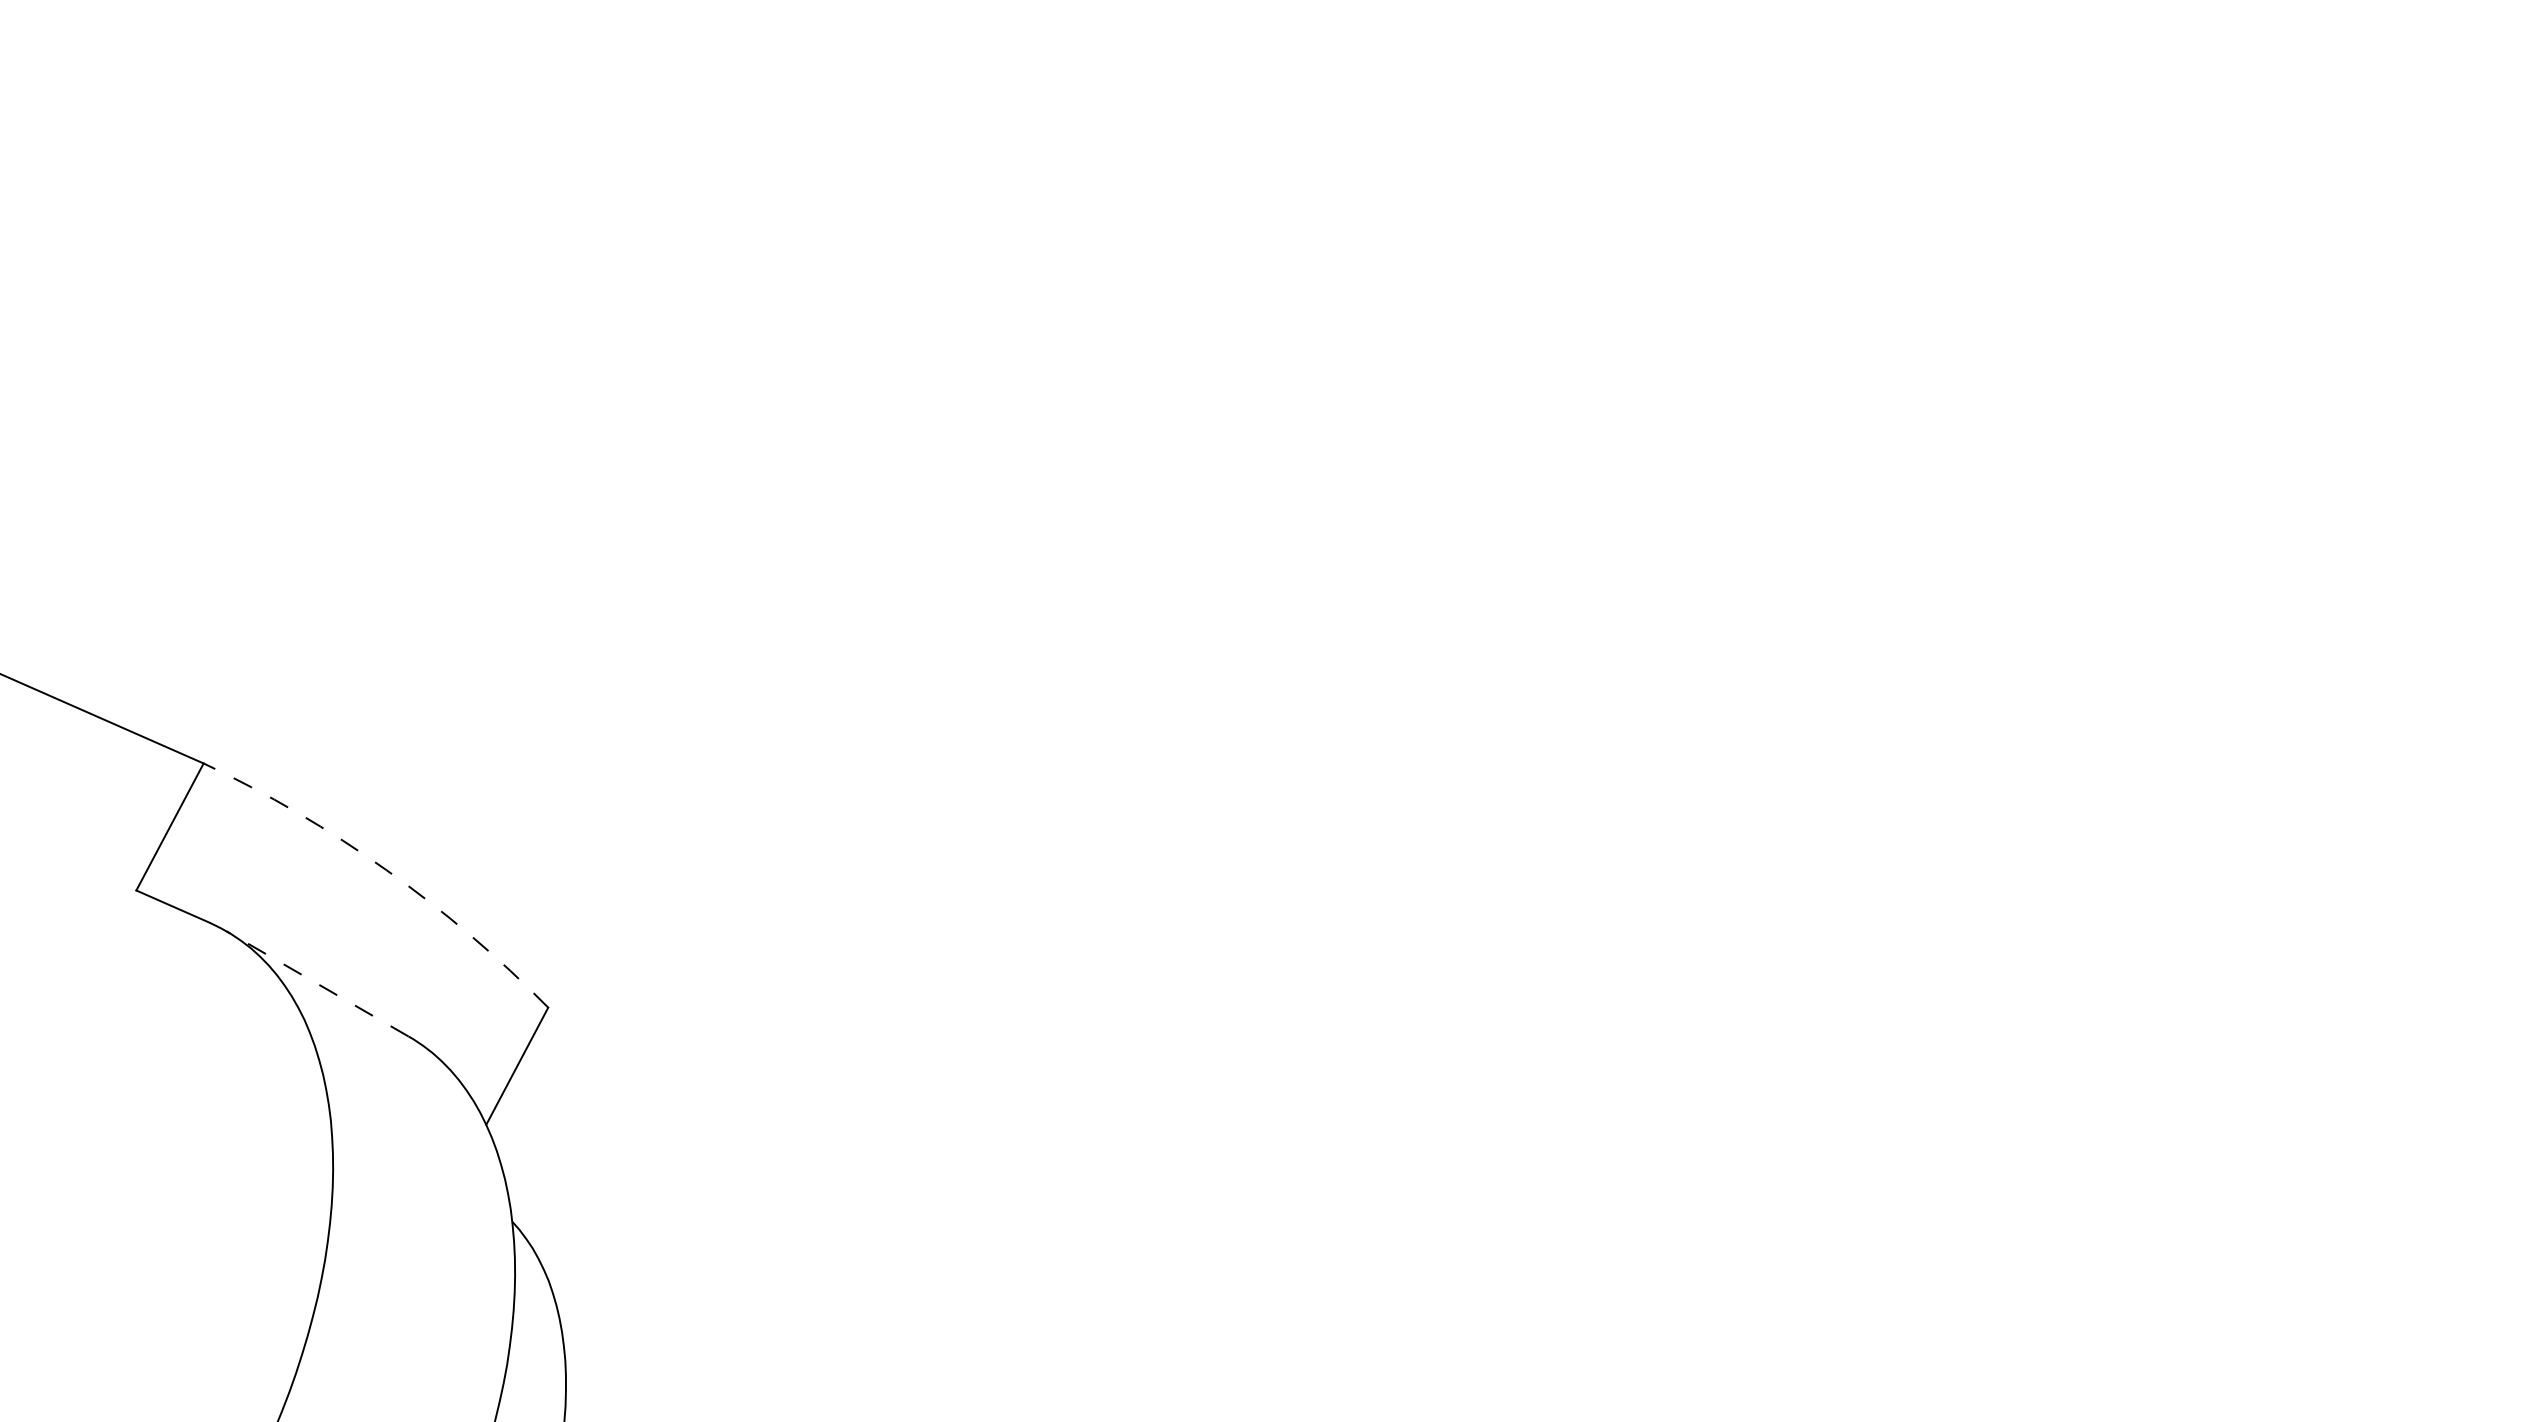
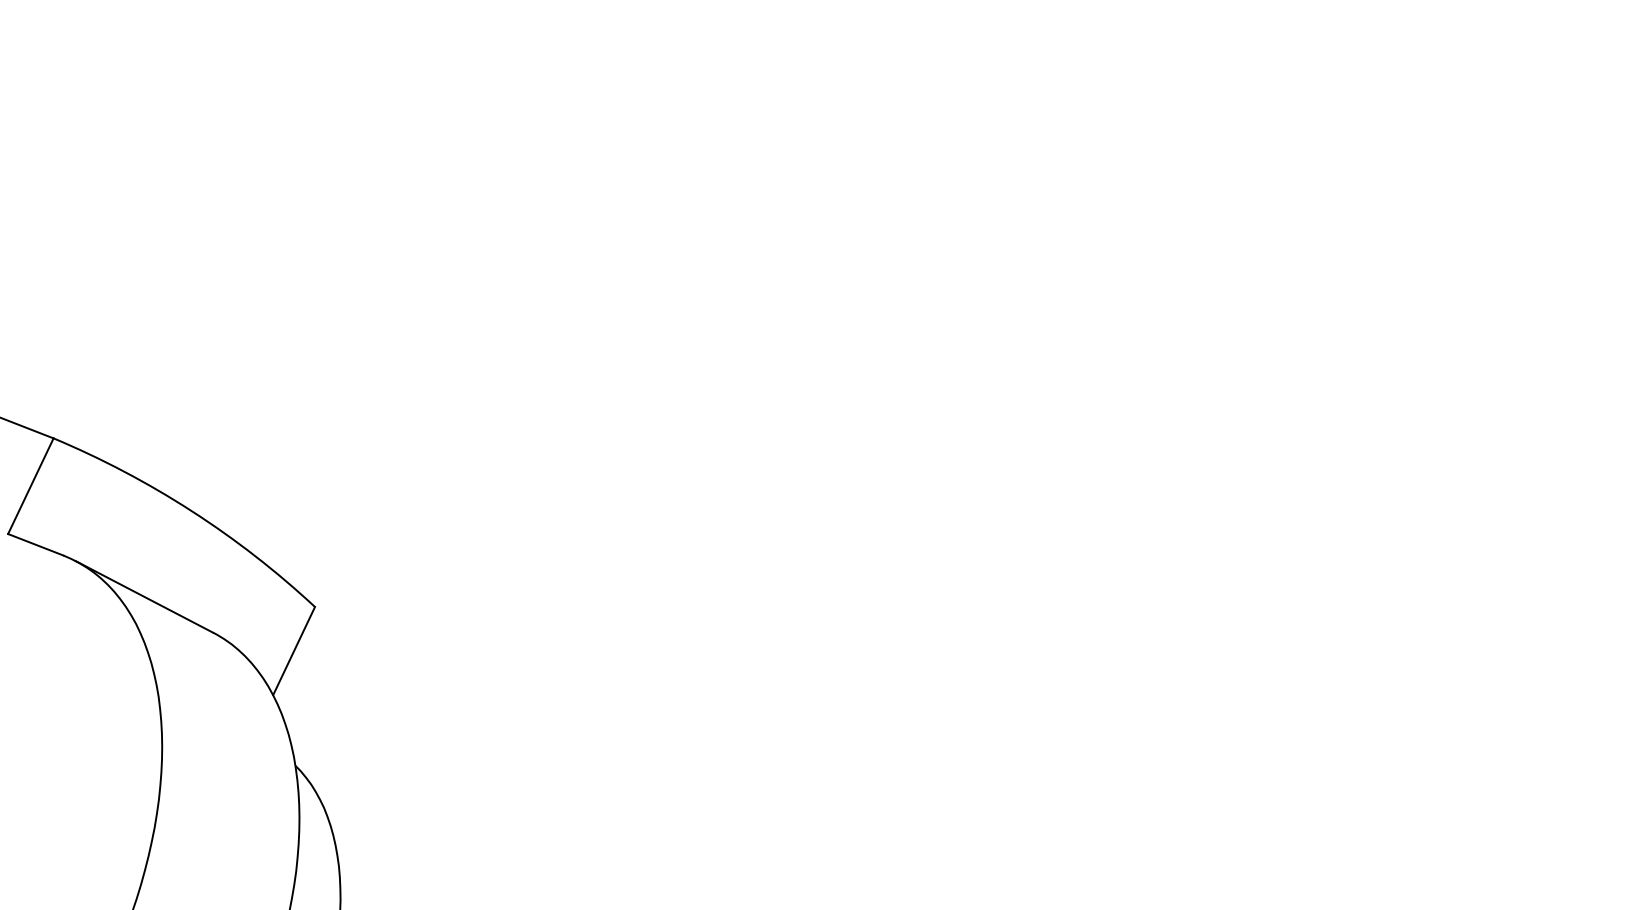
arc: (386, 870) -> (191, 511), dashed -> solid
line: (317, 983) -> (144, 596), dashed -> solid

